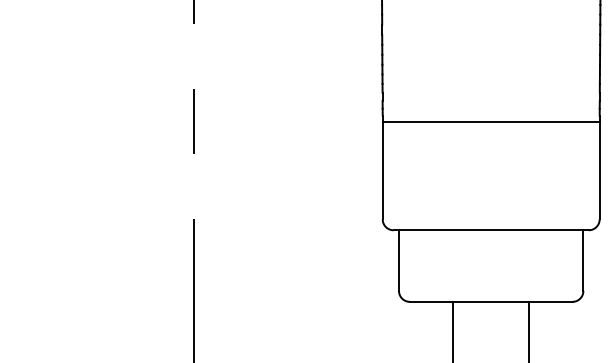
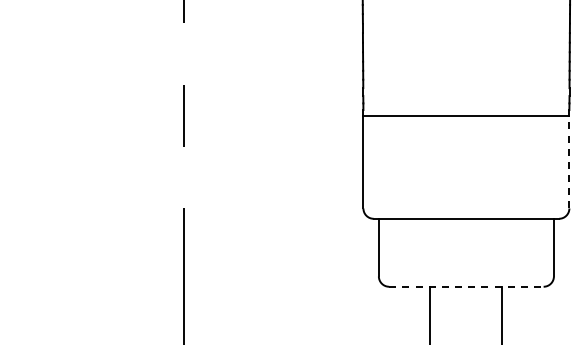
line: (599, 169) -> (569, 161), solid -> dashed
line: (491, 301) -> (466, 286), solid -> dashed

